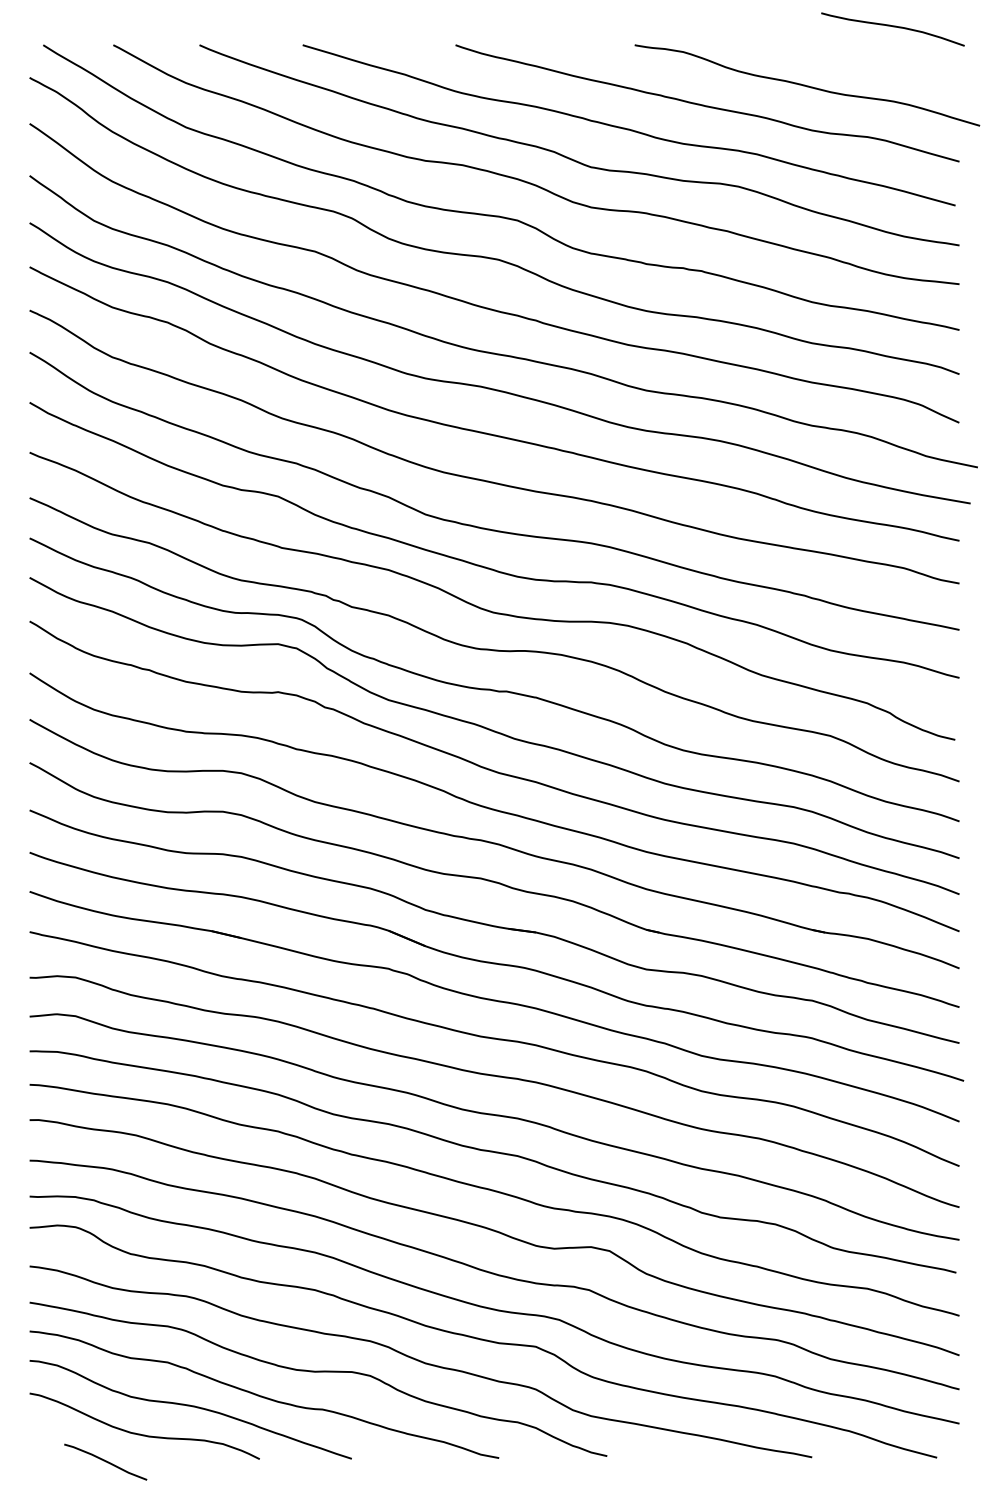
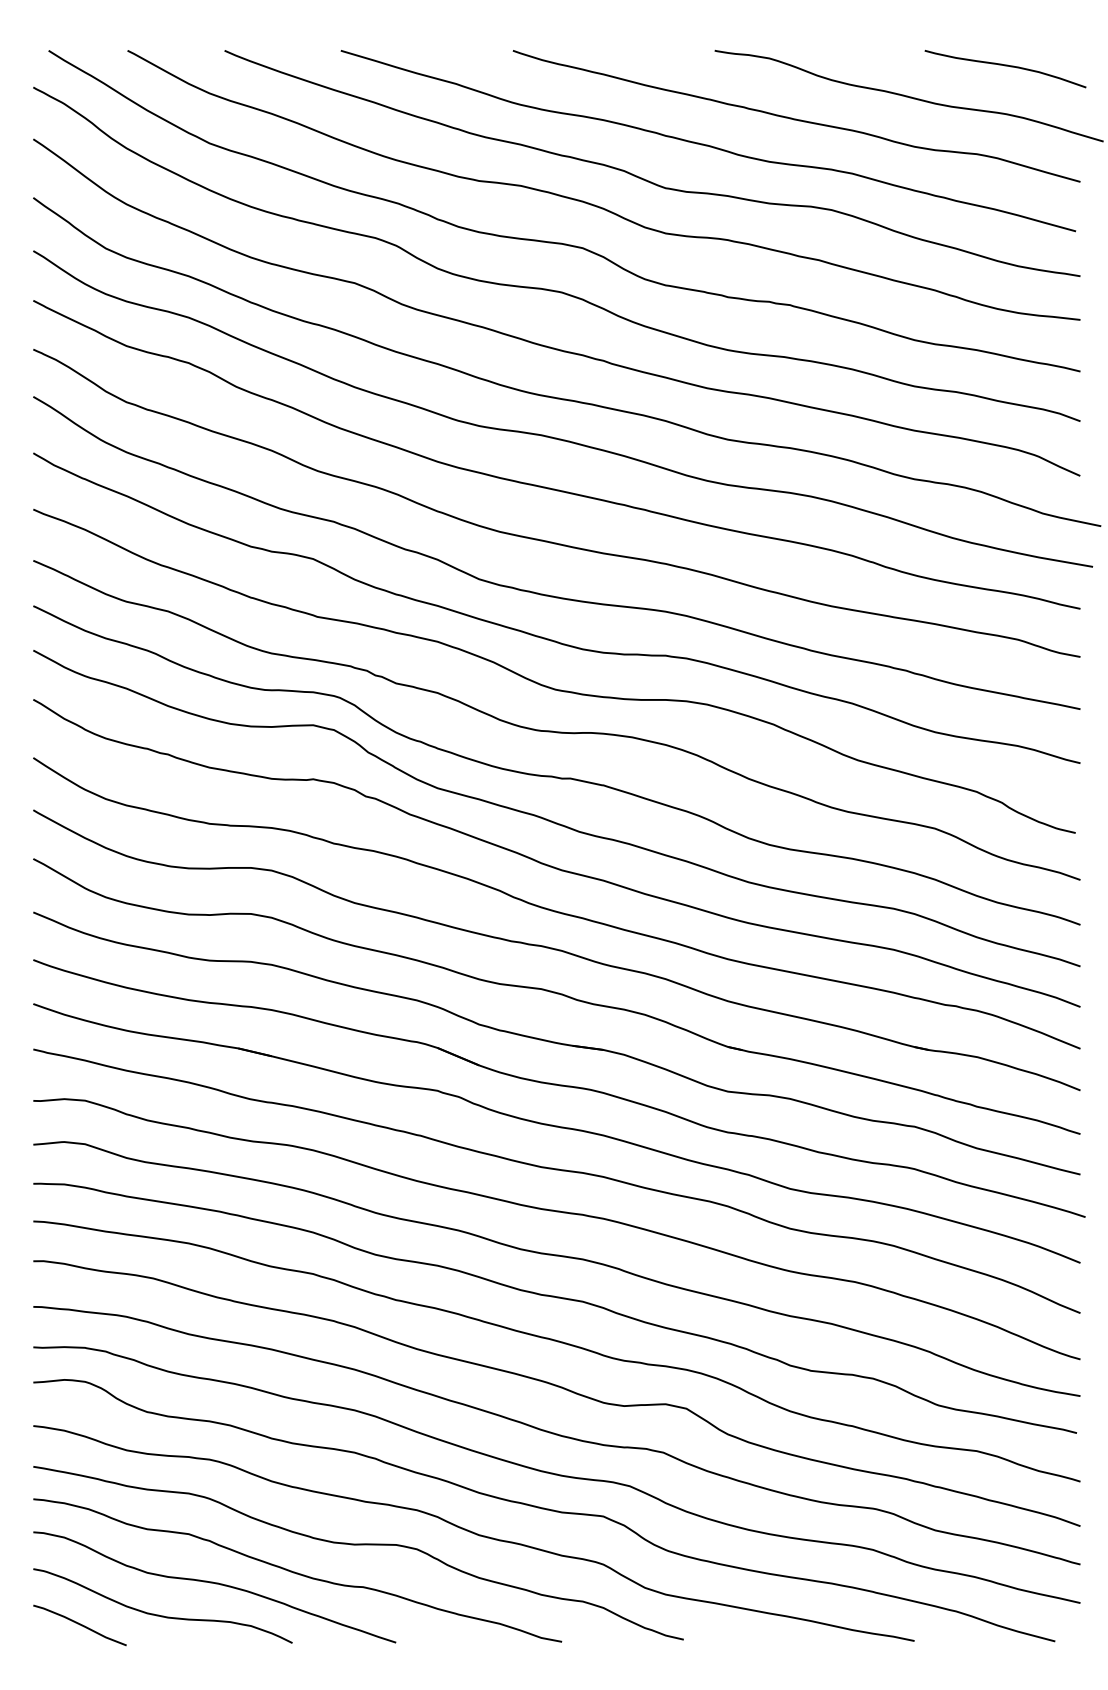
curve: (892, 27) -> (1005, 66), moved
curve: (105, 1462) -> (79, 1625), moved

